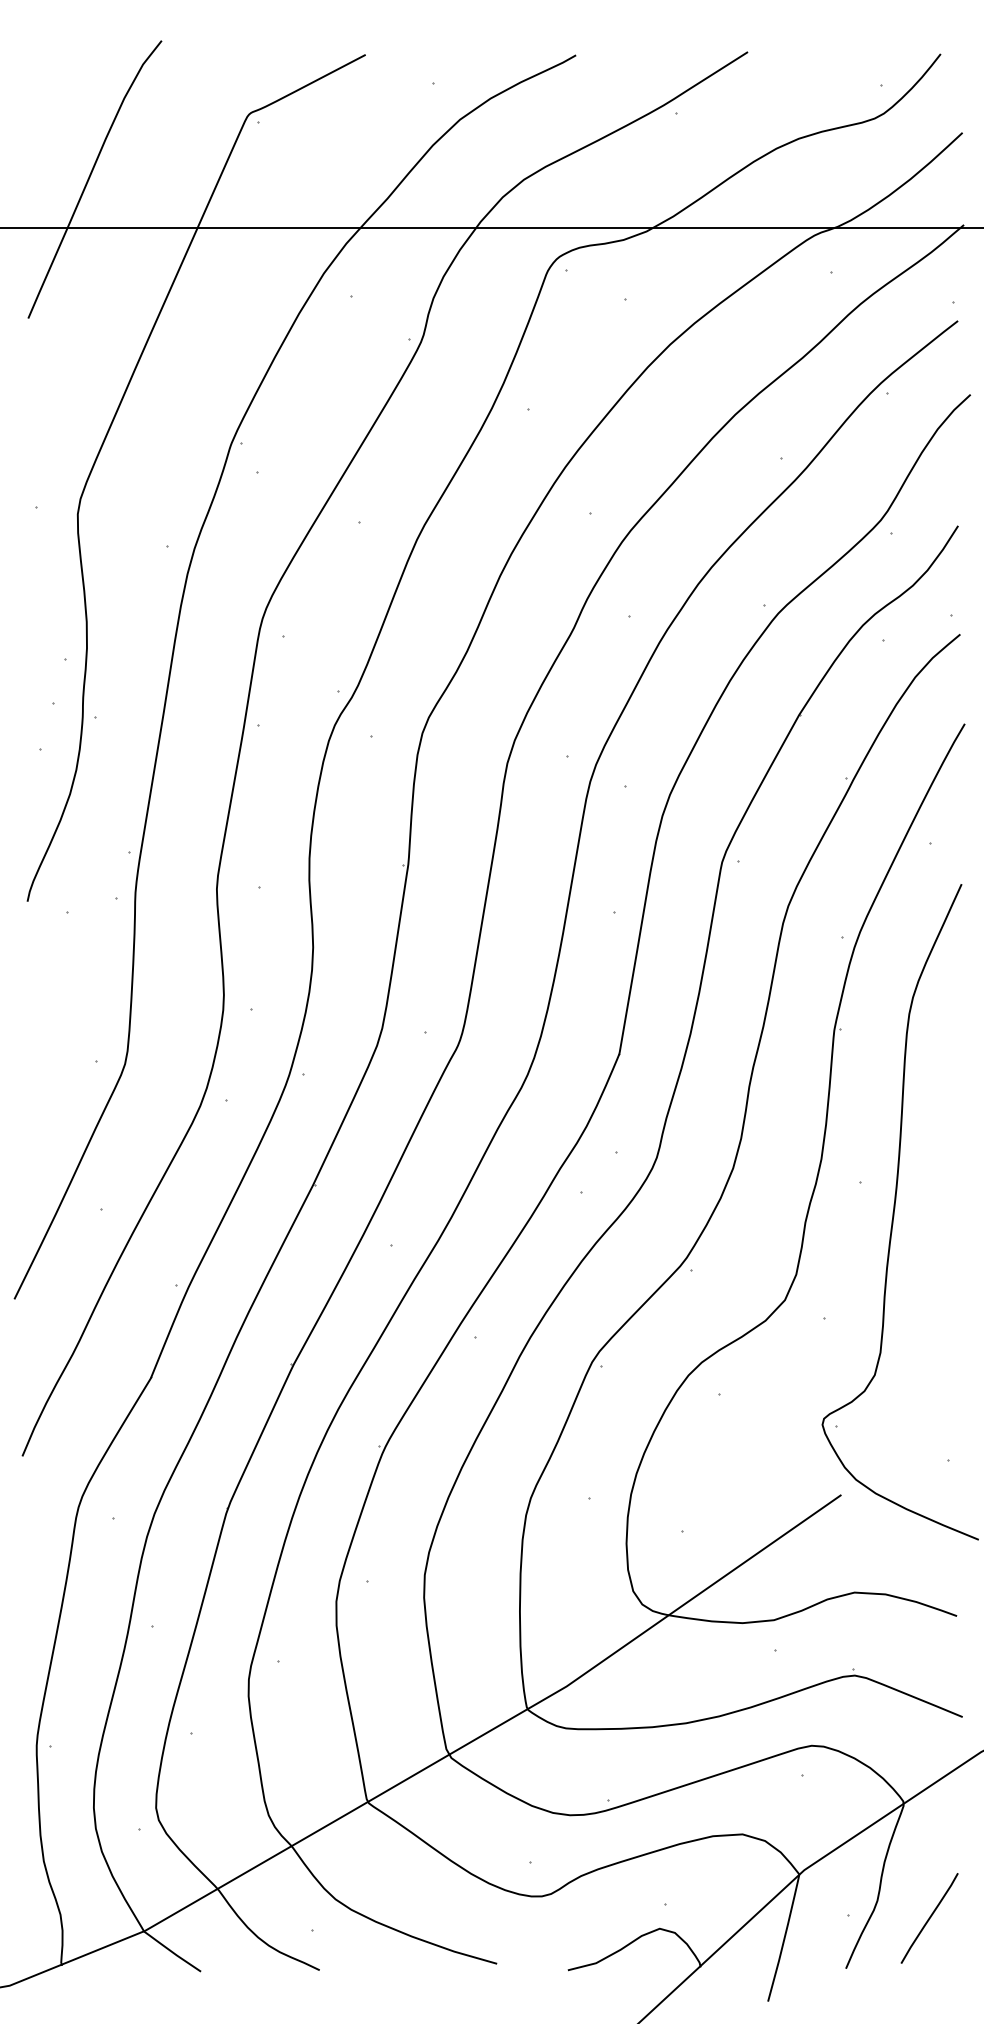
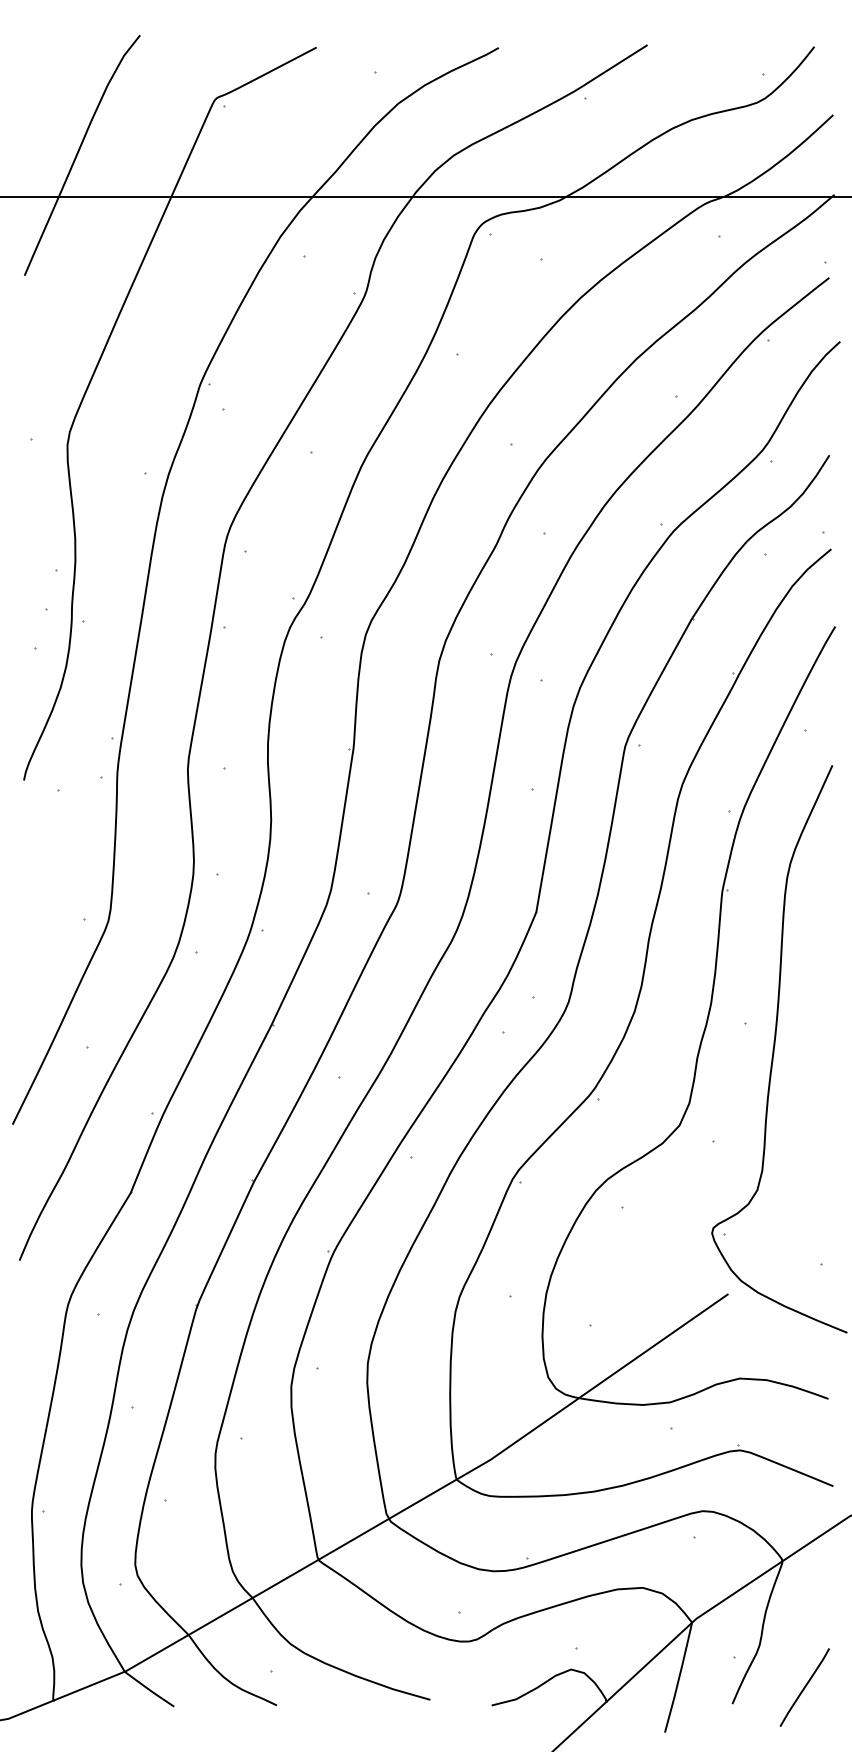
line: (929, 1918) -> (804, 1687), moved

